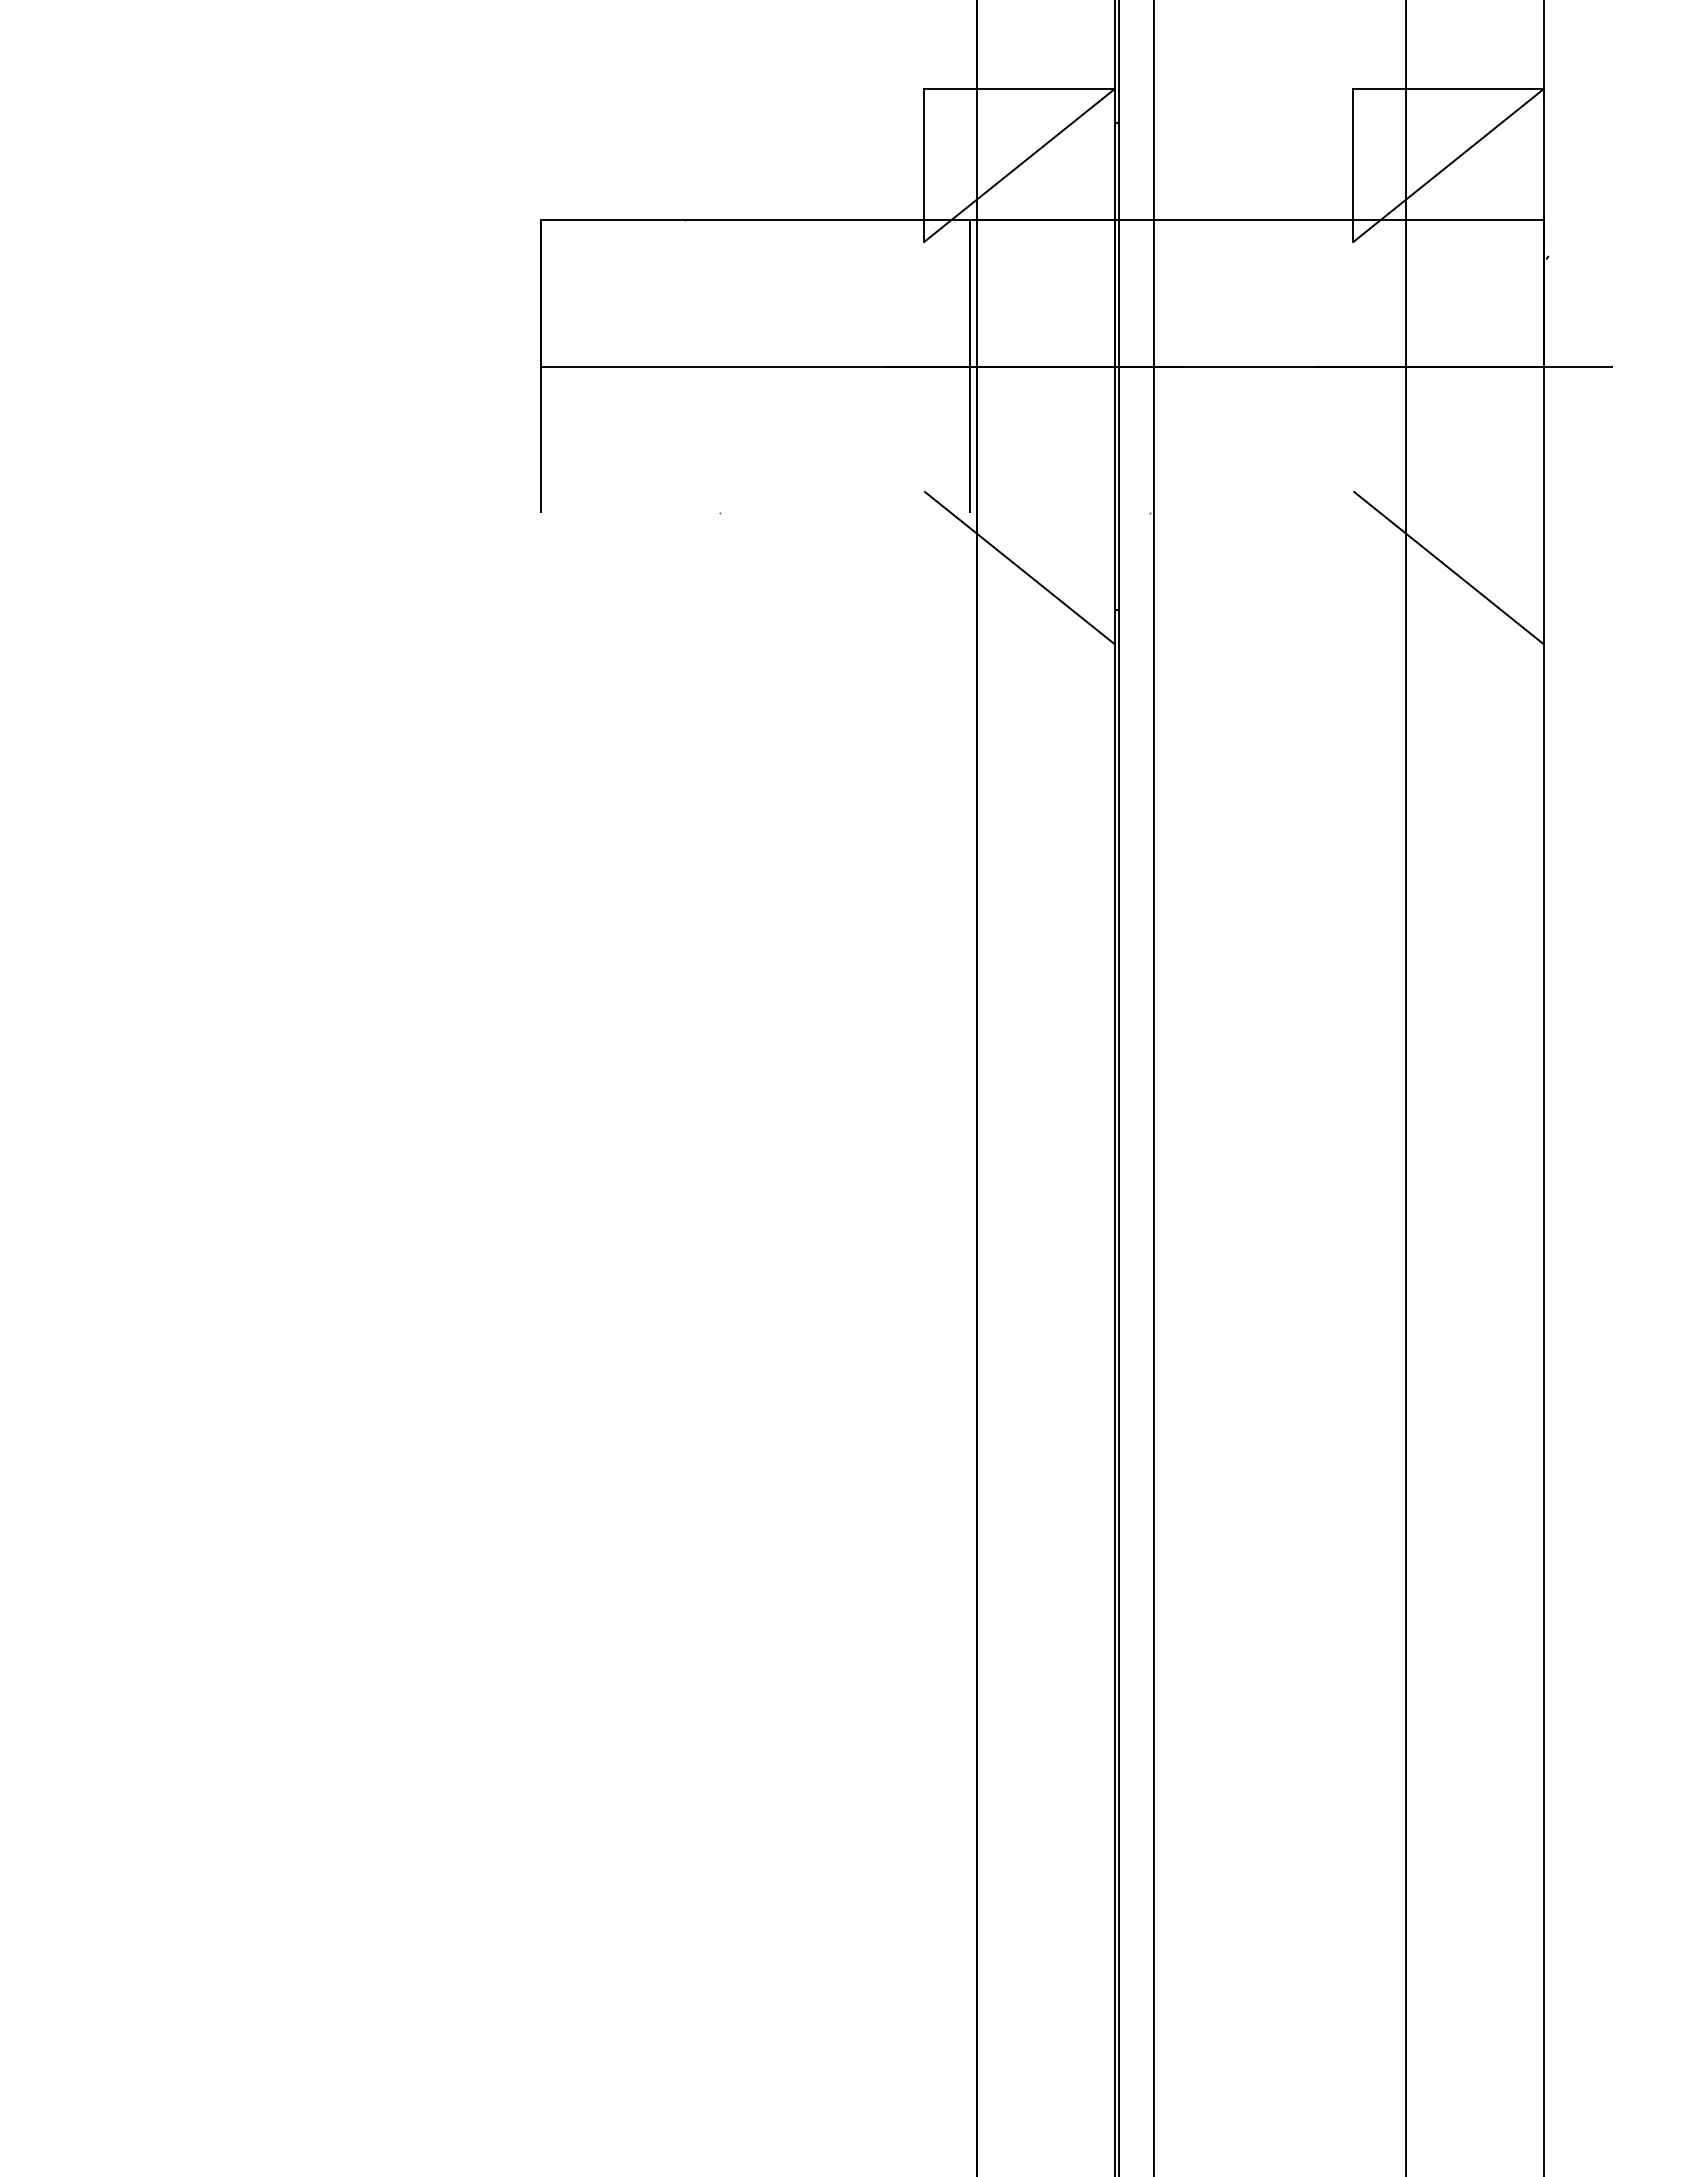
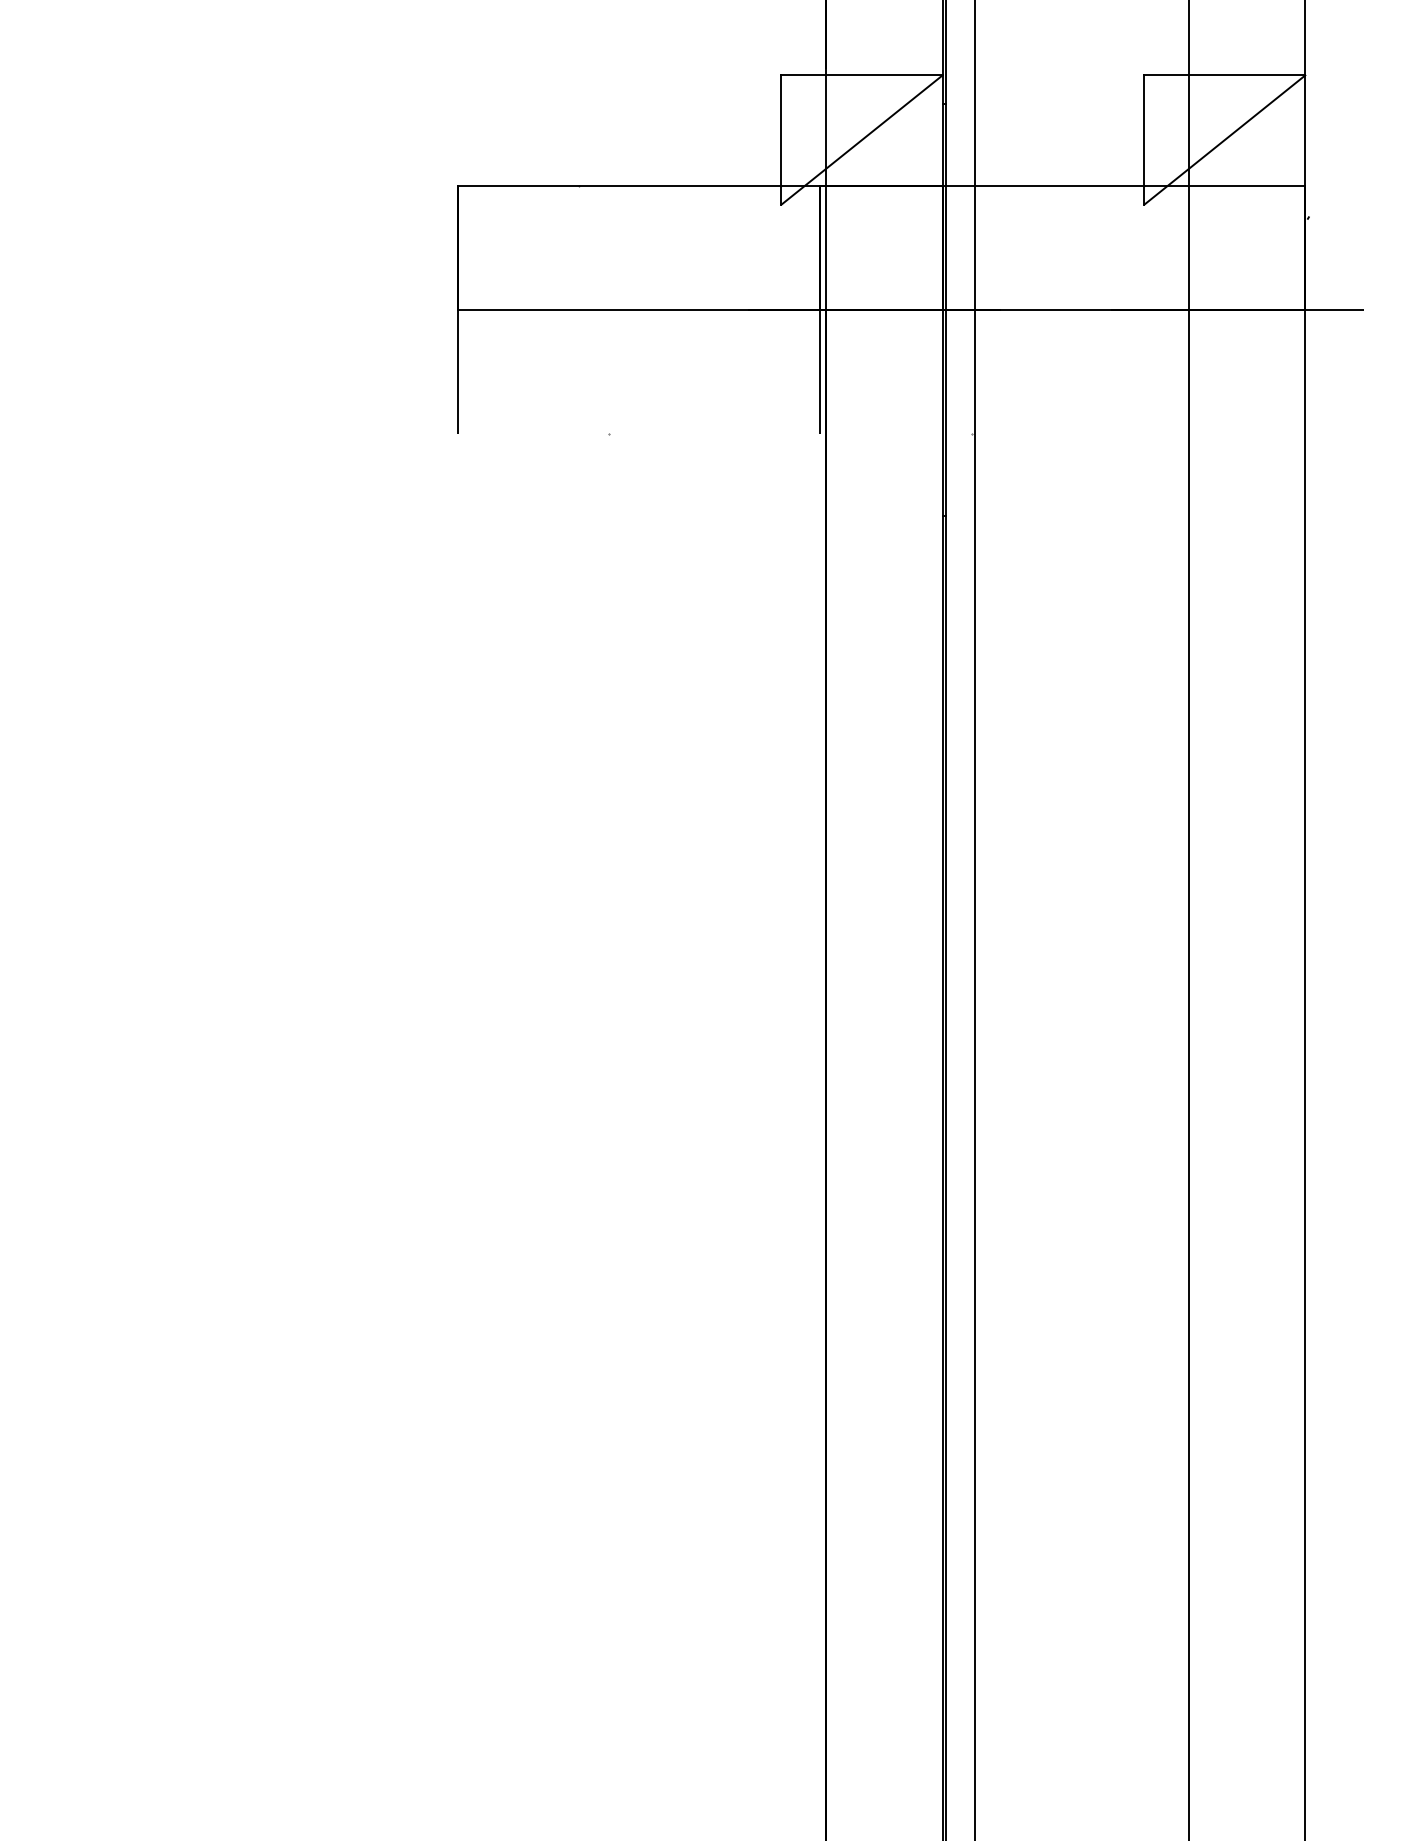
line: (1019, 567) -> (861, 479), removed
line: (1448, 567) -> (1224, 479), removed

